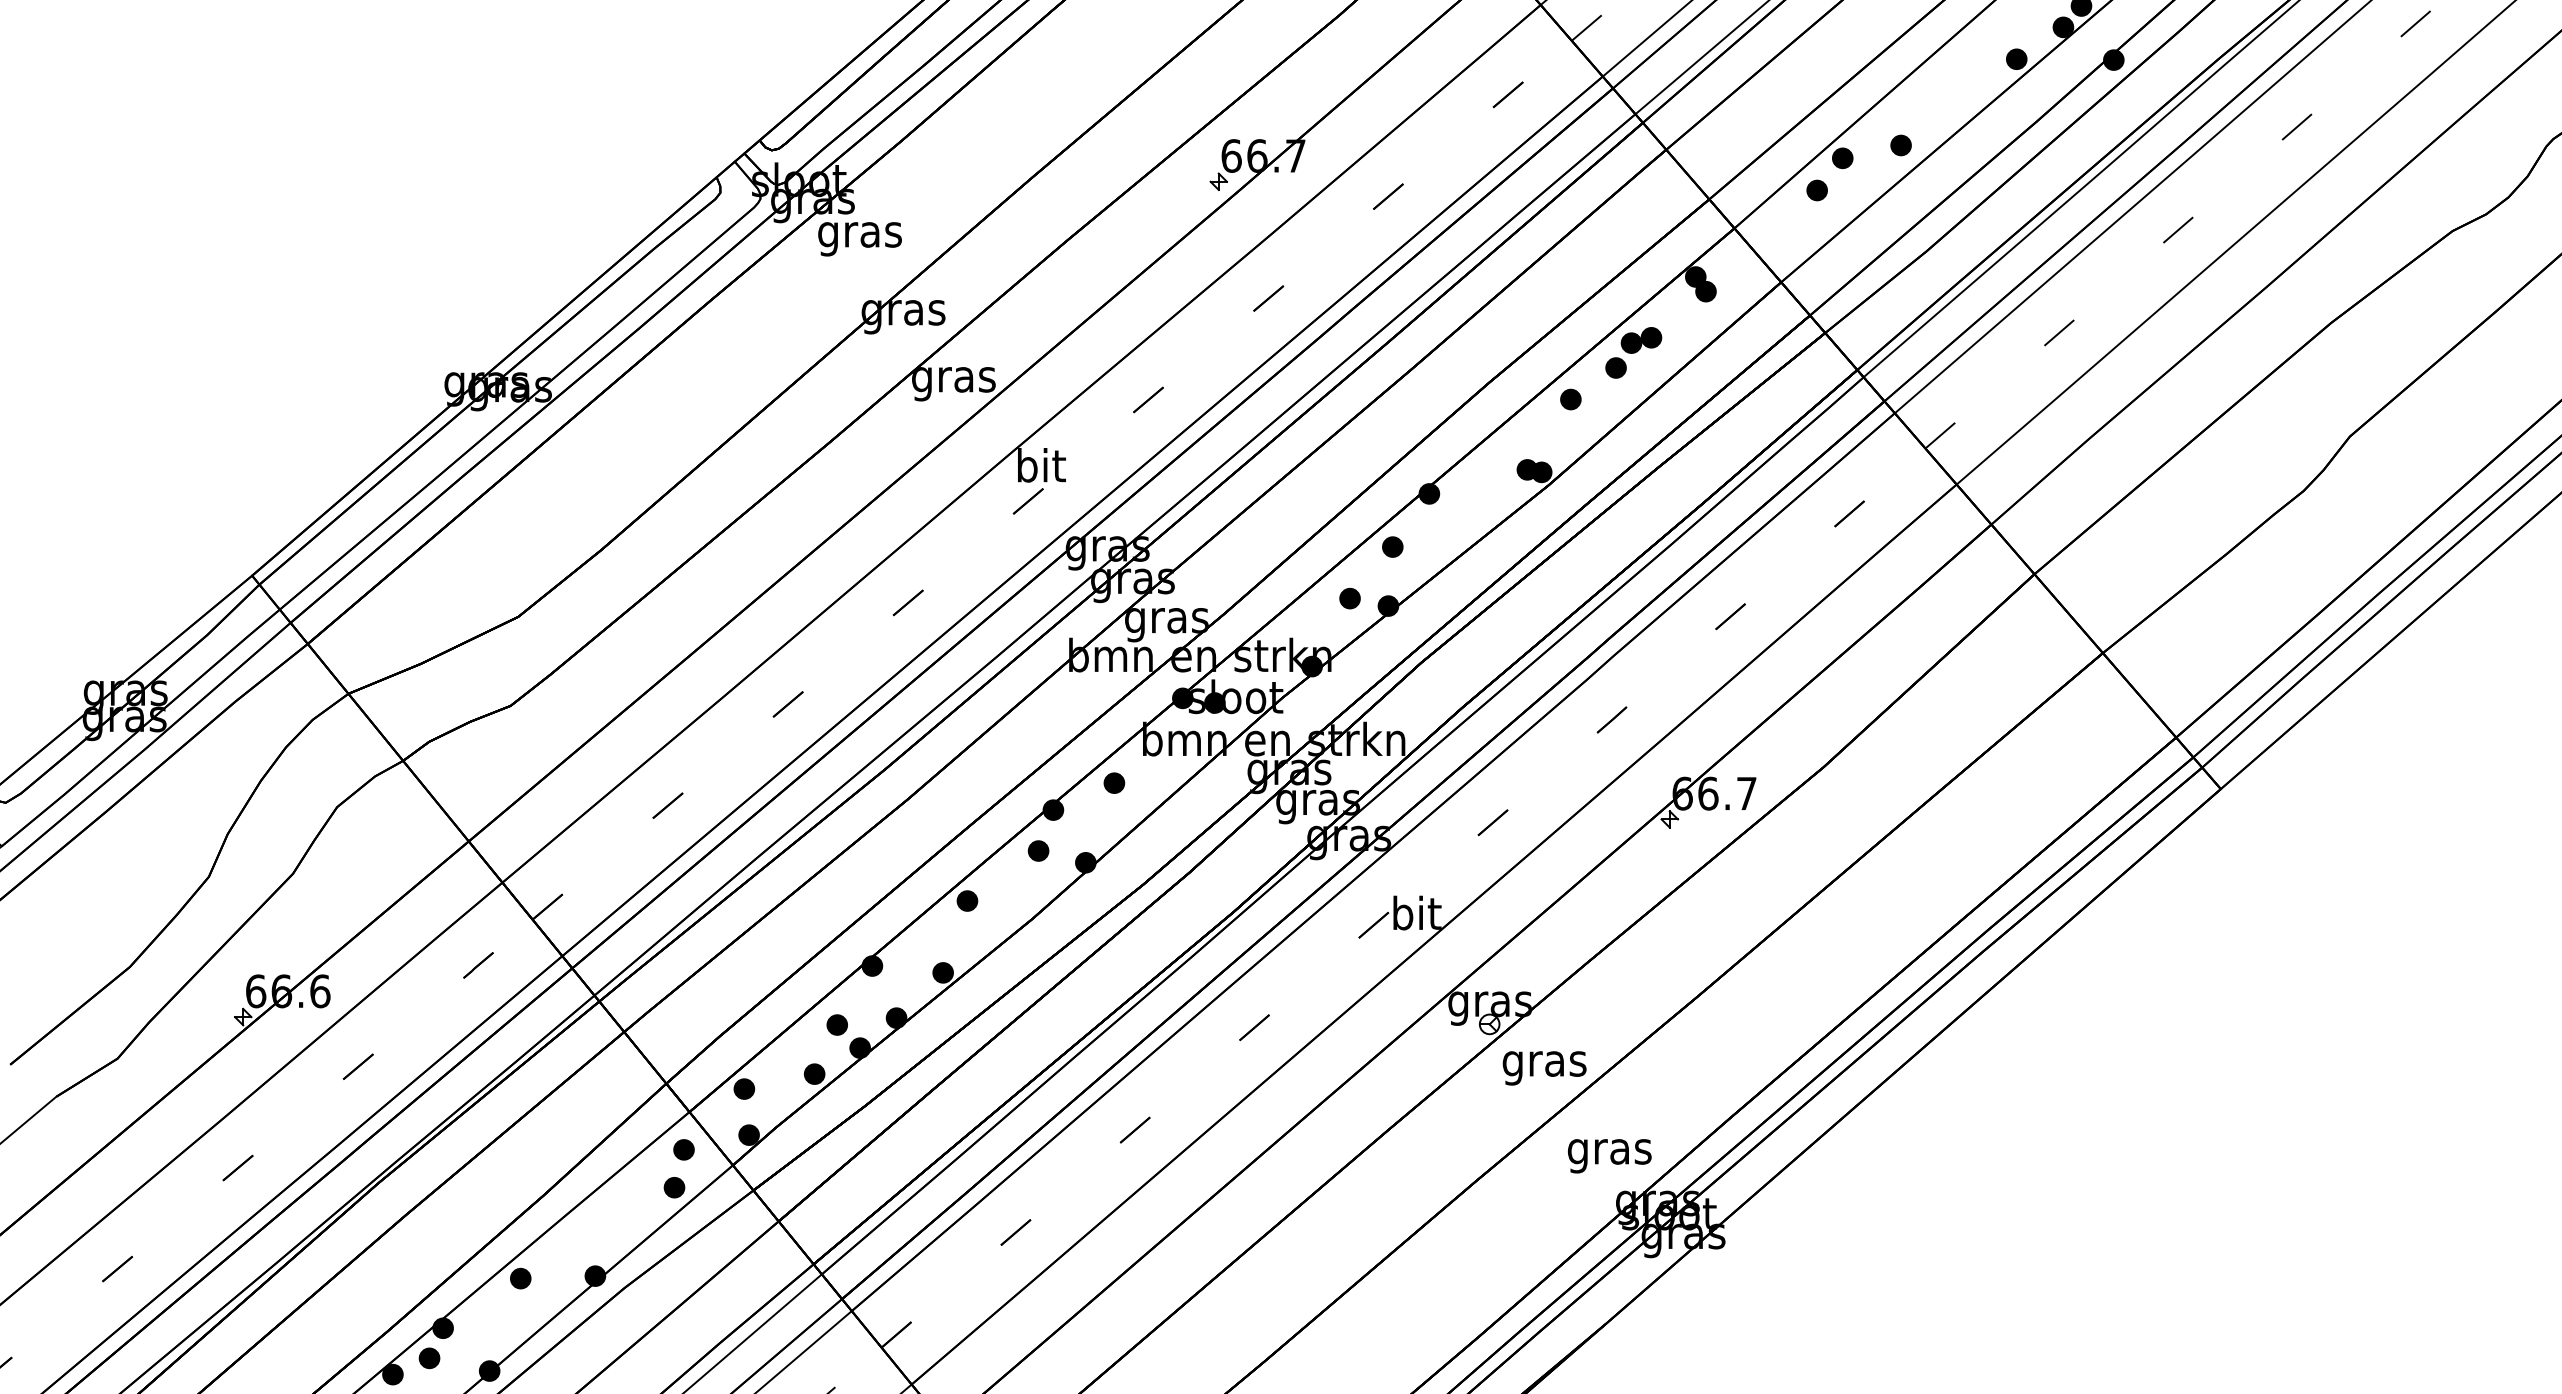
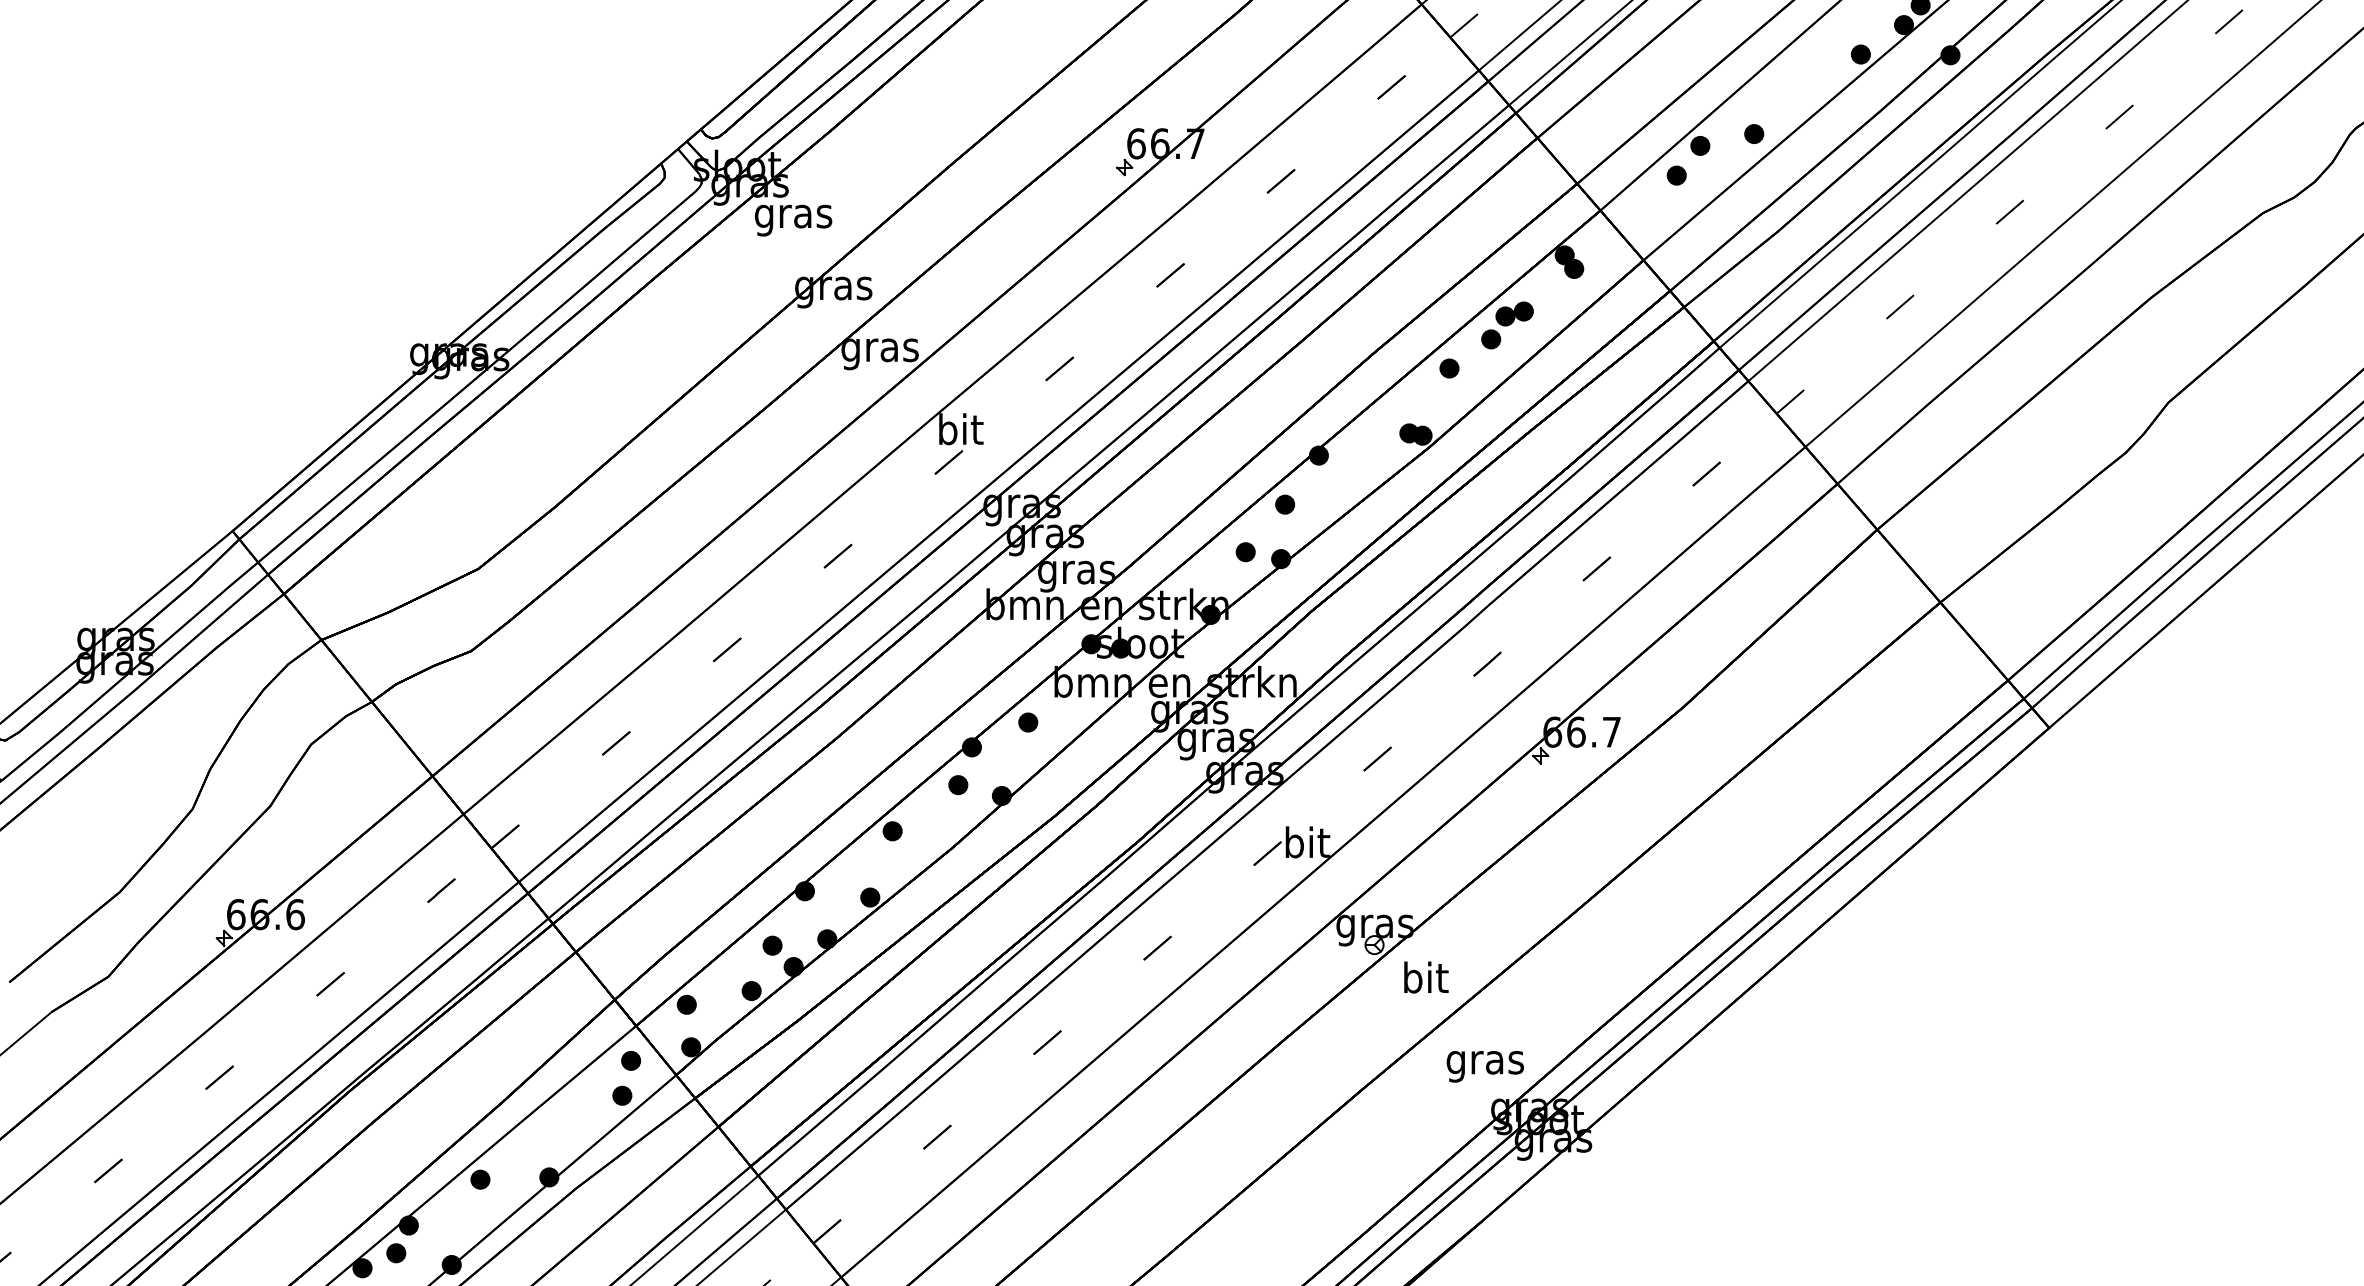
text: (1543, 1063) -> (1424, 981), gras -> bit

